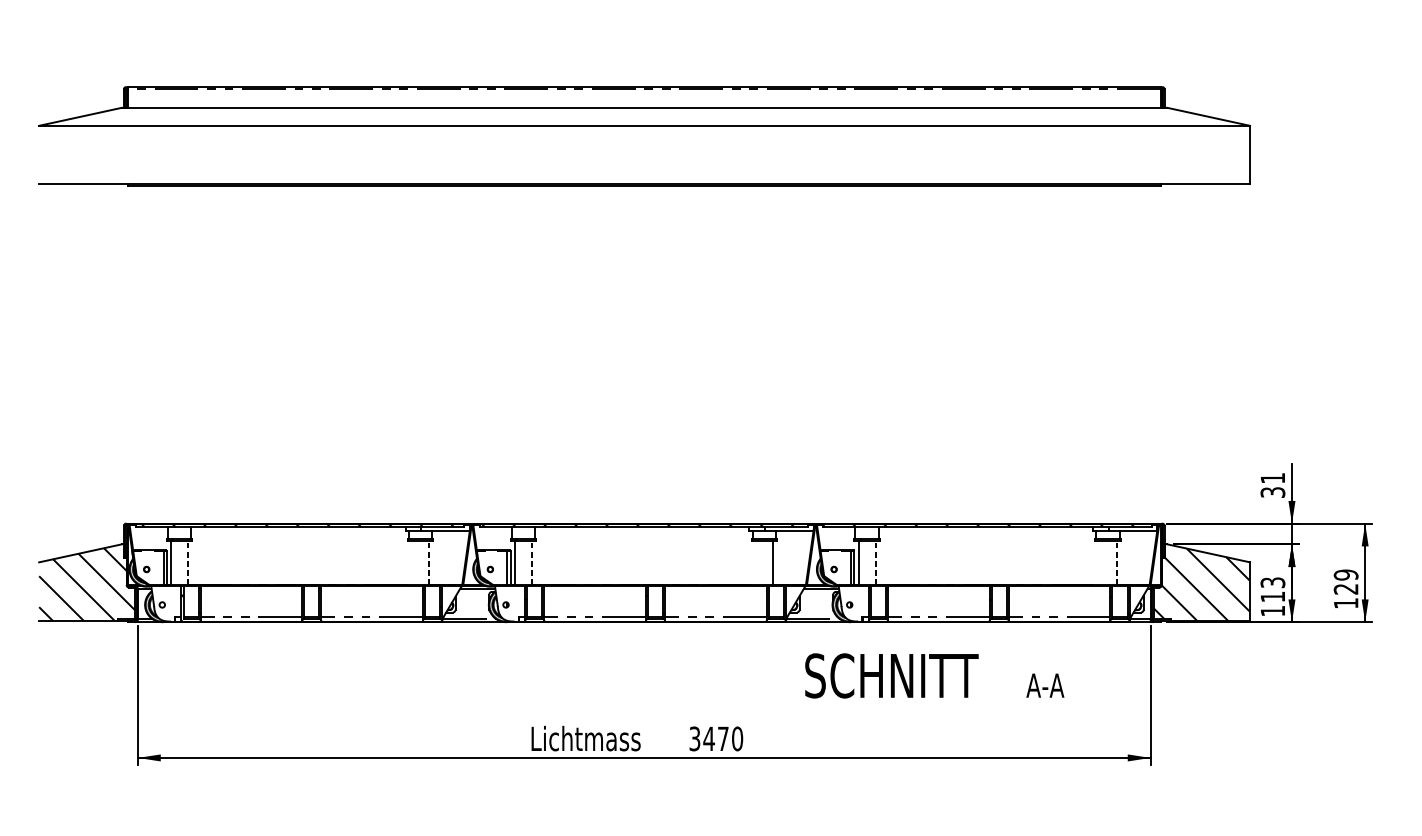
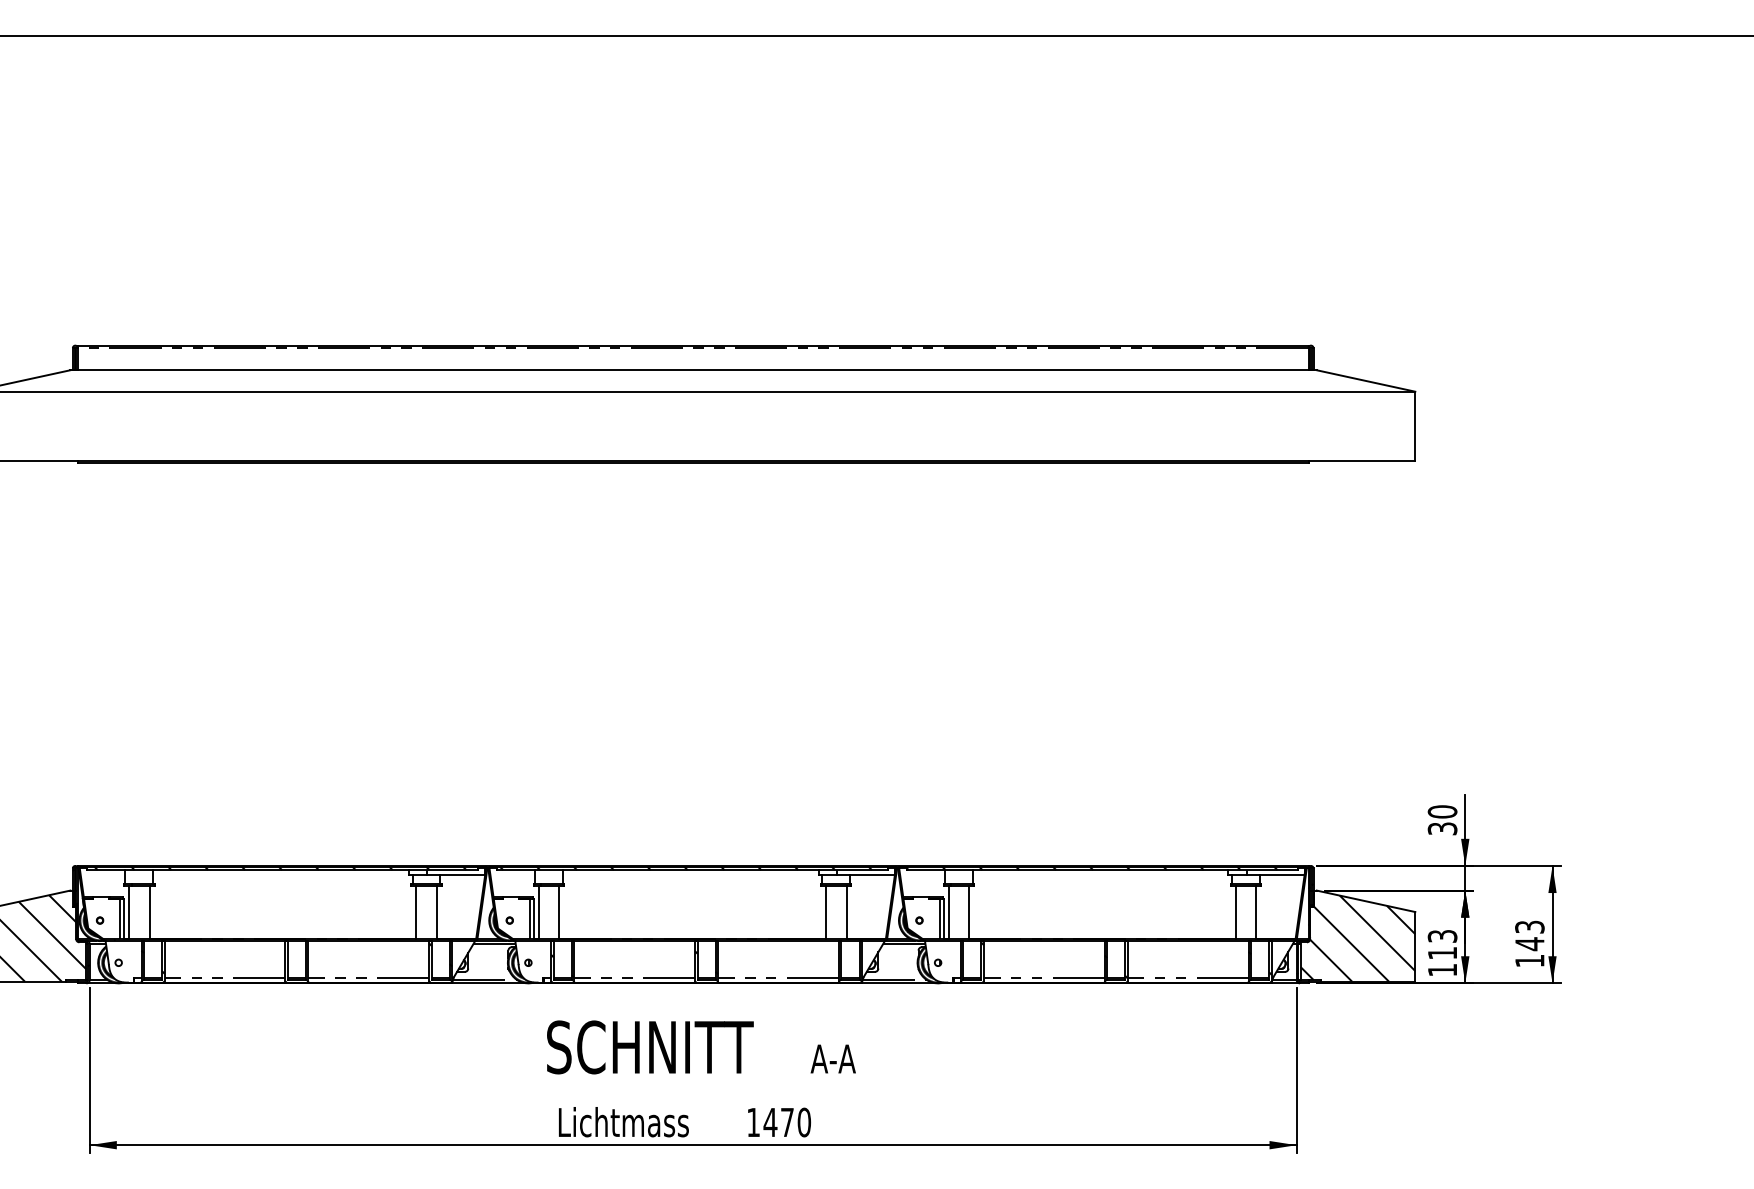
text: (1272, 478) -> (1442, 811), 31 -> 30
line: (188, 562) -> (149, 912), dashed -> solid
line: (412, 562) -> (416, 912), added
line: (428, 562) -> (436, 912), dashed -> solid
line: (532, 562) -> (559, 912), dashed -> solid
line: (755, 562) -> (825, 912), added
line: (876, 562) -> (969, 912), dashed -> solid
line: (1099, 562) -> (1235, 912), added
line: (1116, 562) -> (1256, 912), dashed -> solid
text: (1345, 582) -> (1529, 935), 129 -> 143
text: (934, 675) -> (701, 1047), moved
text: (694, 738) -> (753, 1122), 3470 -> 1470

